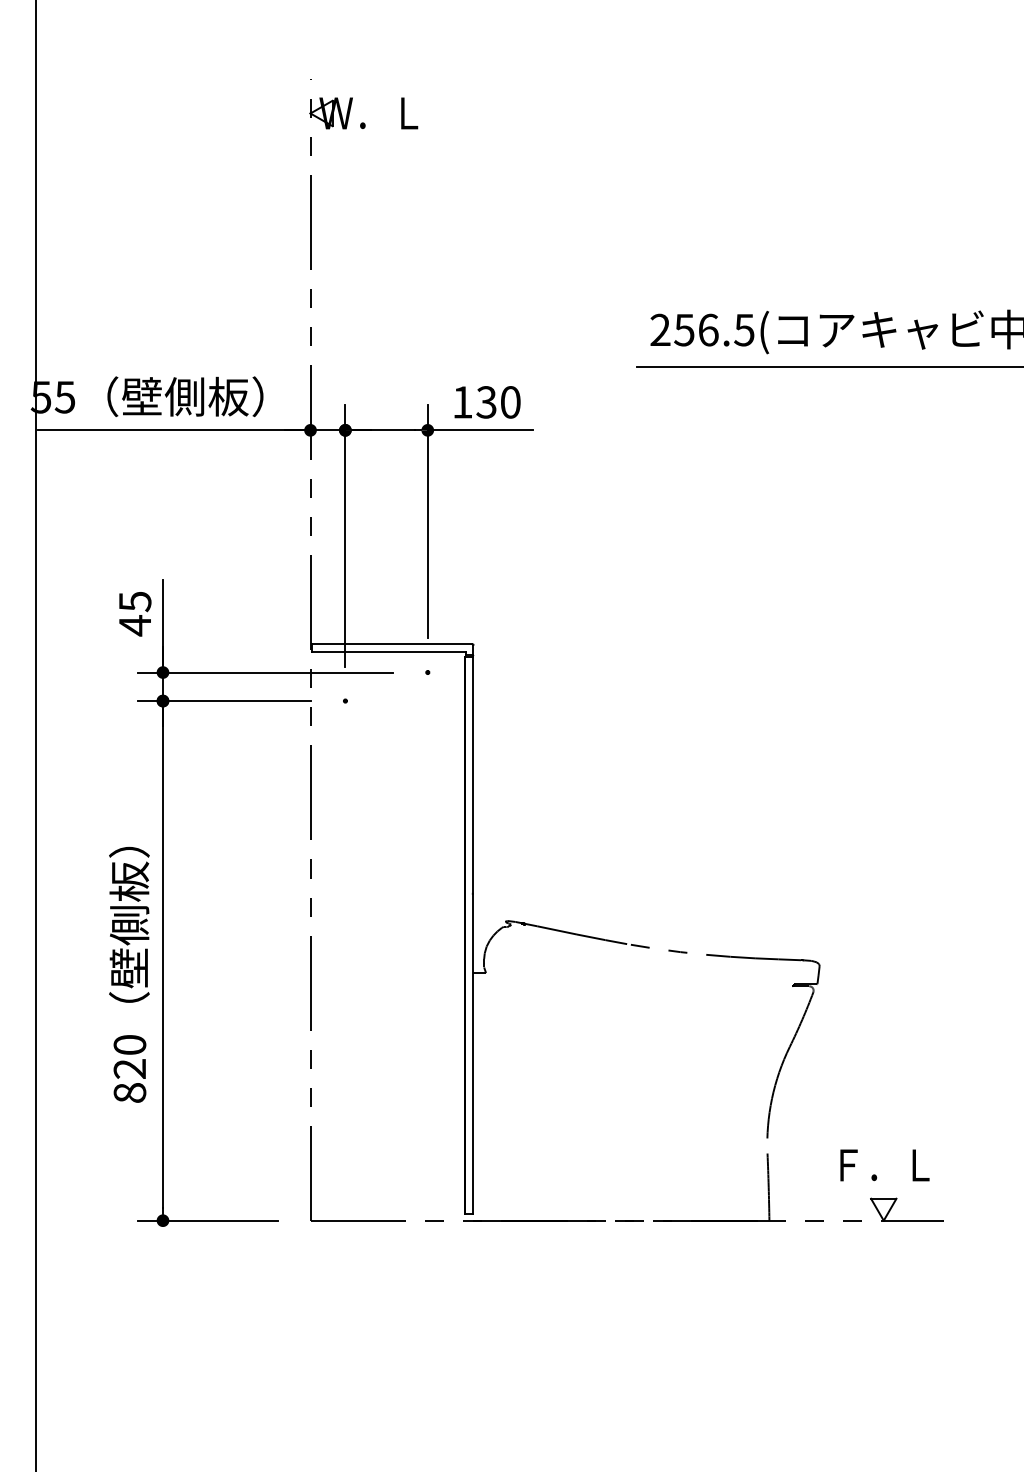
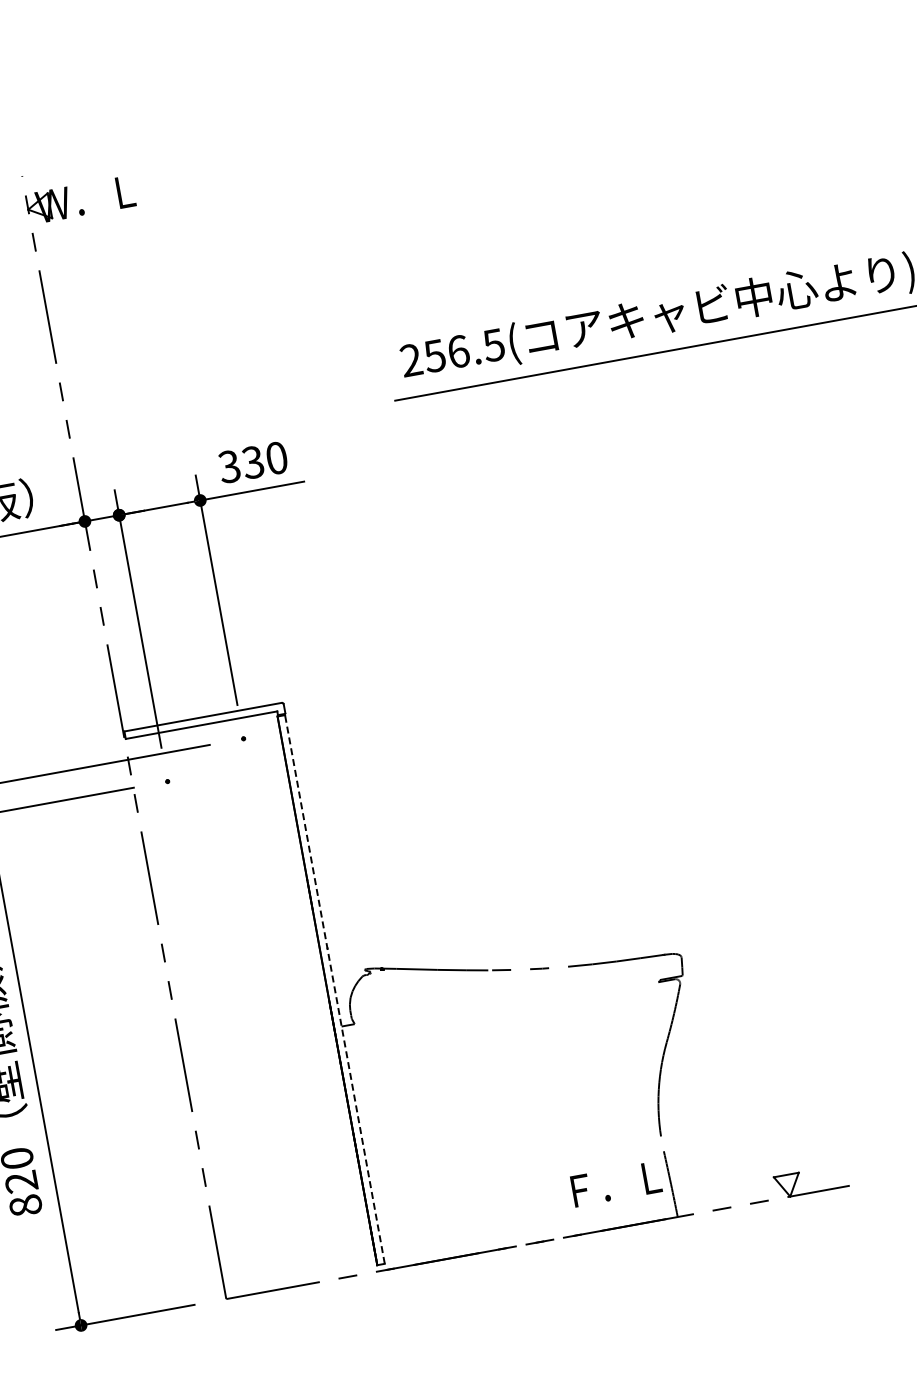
text: (462, 402) -> (229, 466), 130 -> 330
line: (472, 935) -> (334, 989), solid -> dashed
text: (884, 1165) -> (615, 1184), moved

